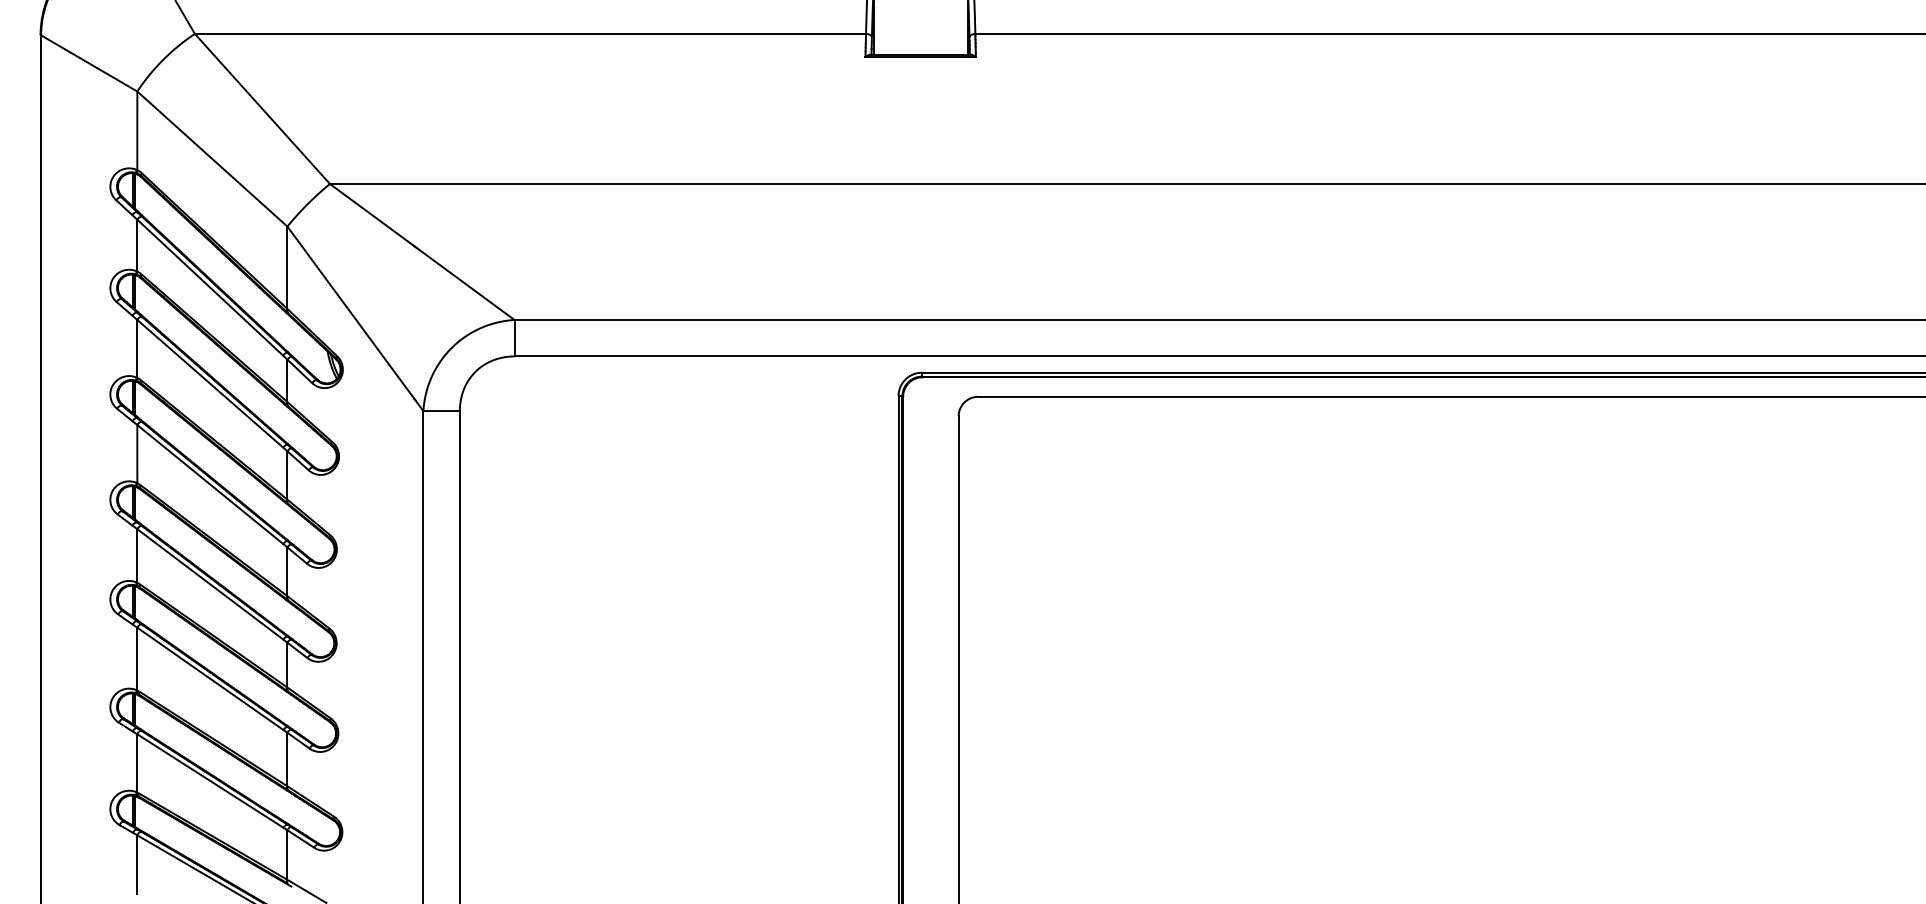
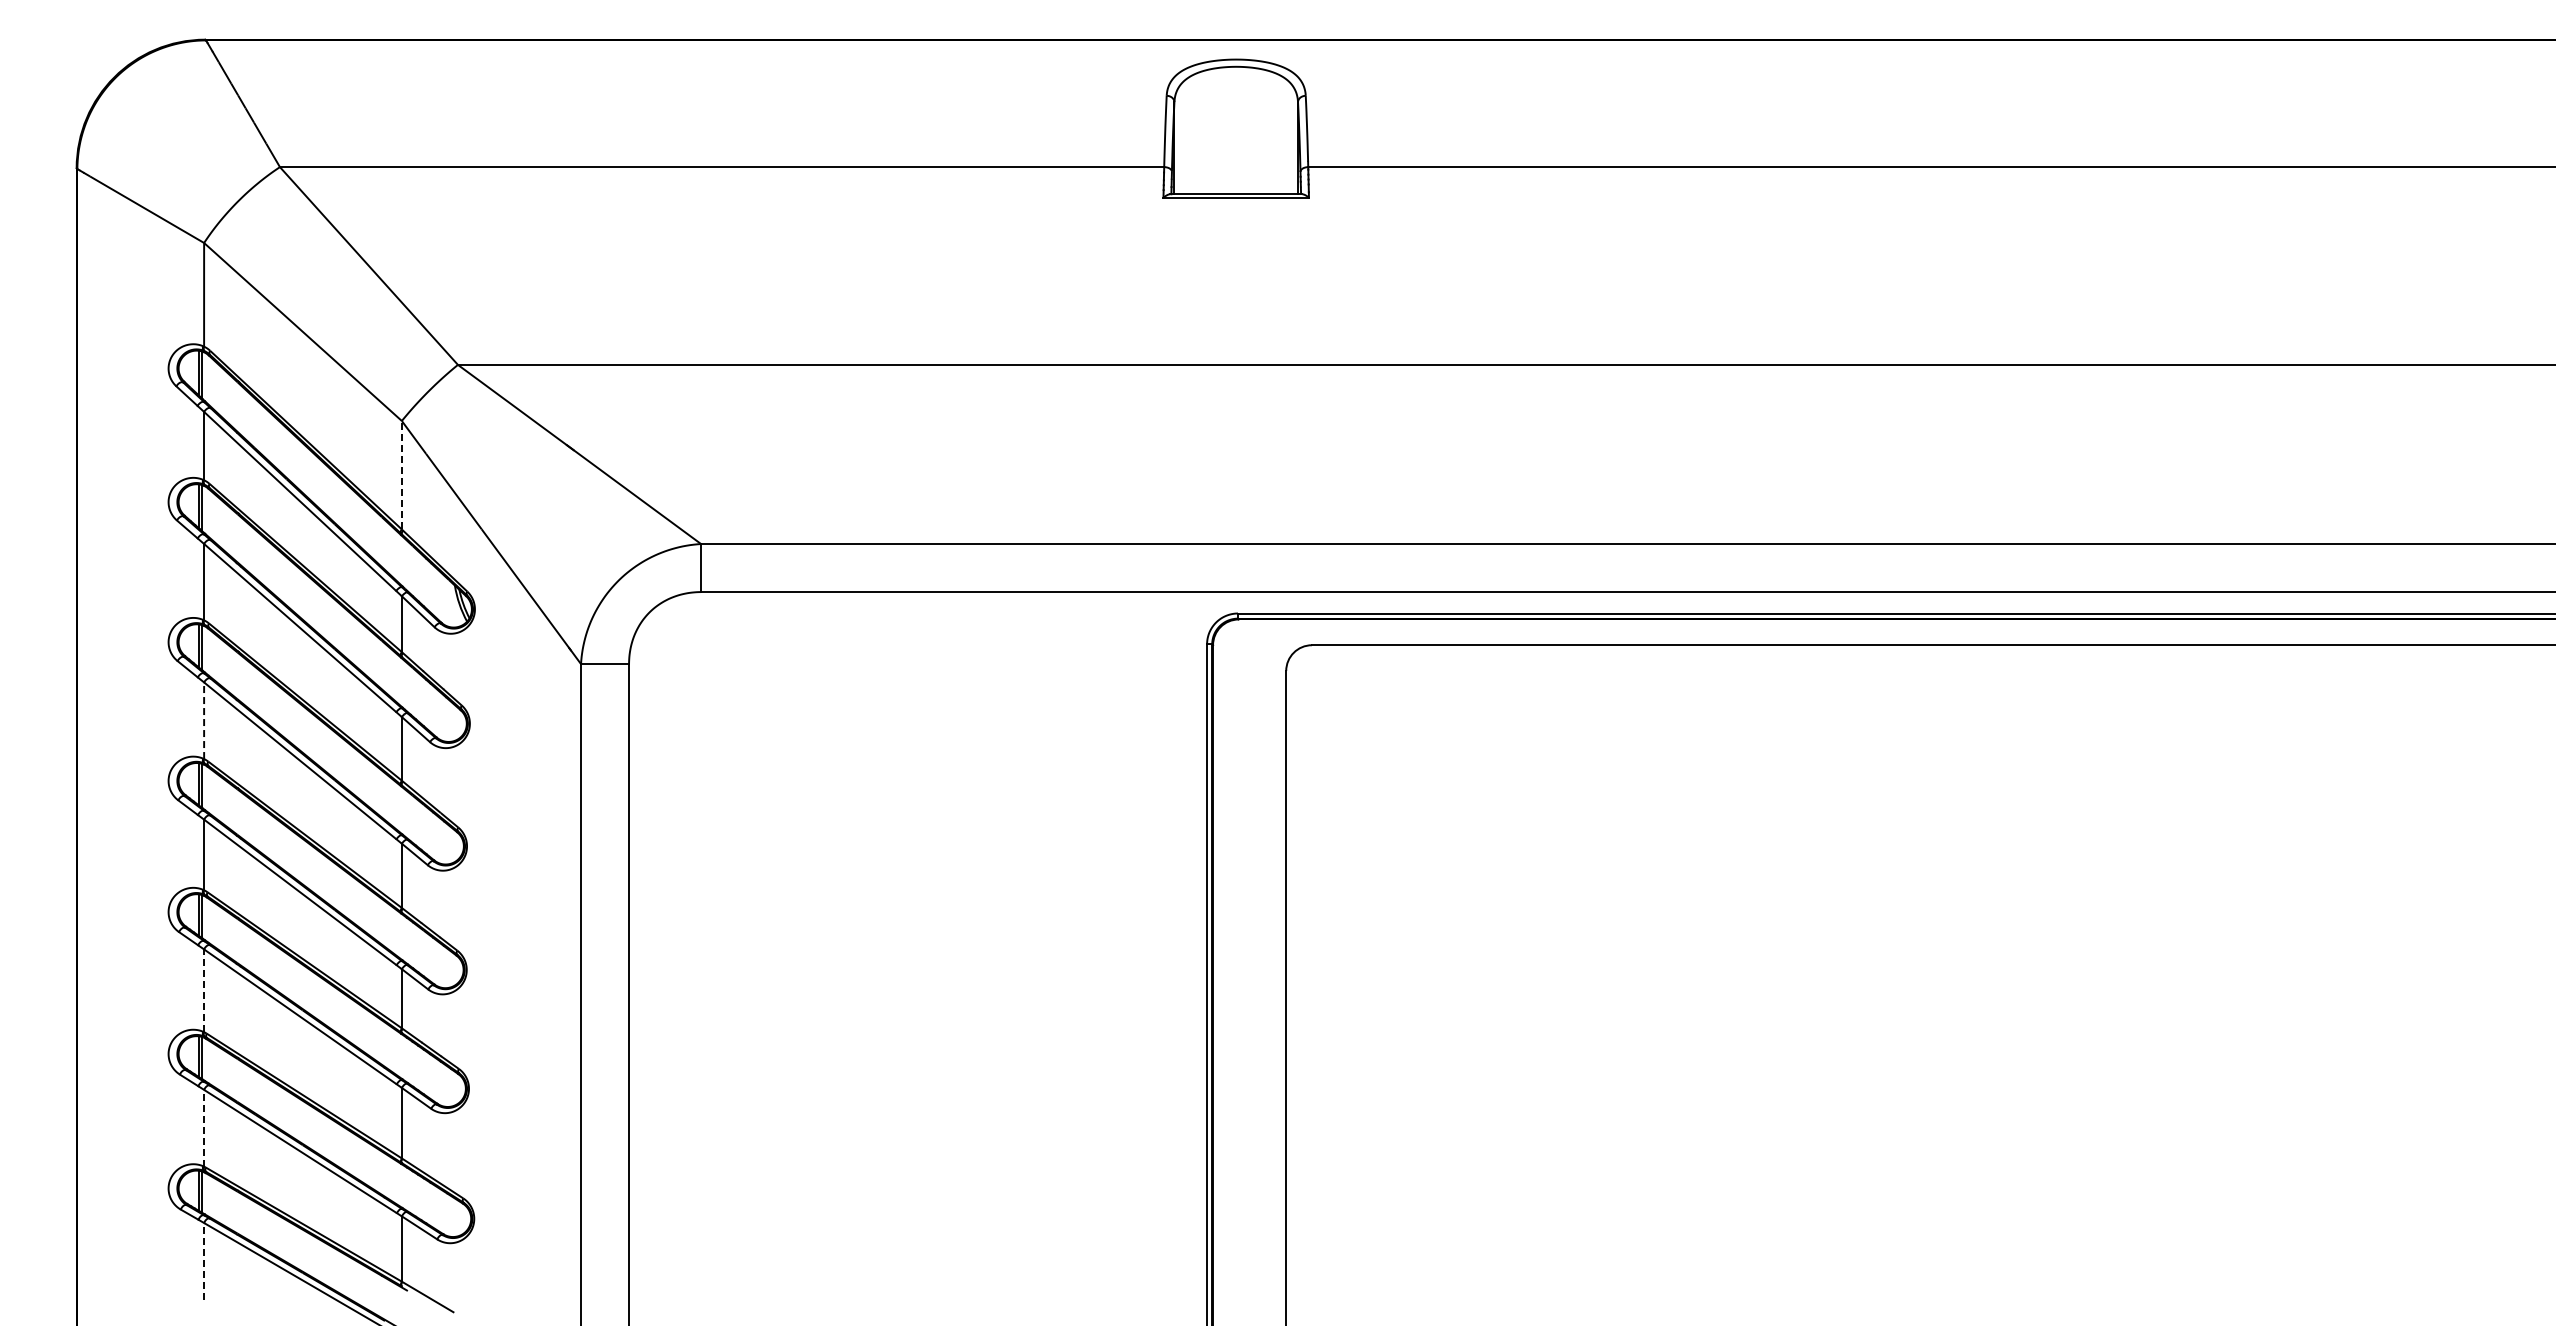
line: (287, 267) -> (401, 474), solid -> dashed
line: (137, 453) -> (204, 720), solid -> dashed
line: (137, 658) -> (204, 990), solid -> dashed
line: (137, 762) -> (204, 1127), solid -> dashed
line: (137, 863) -> (204, 1260), solid -> dashed

